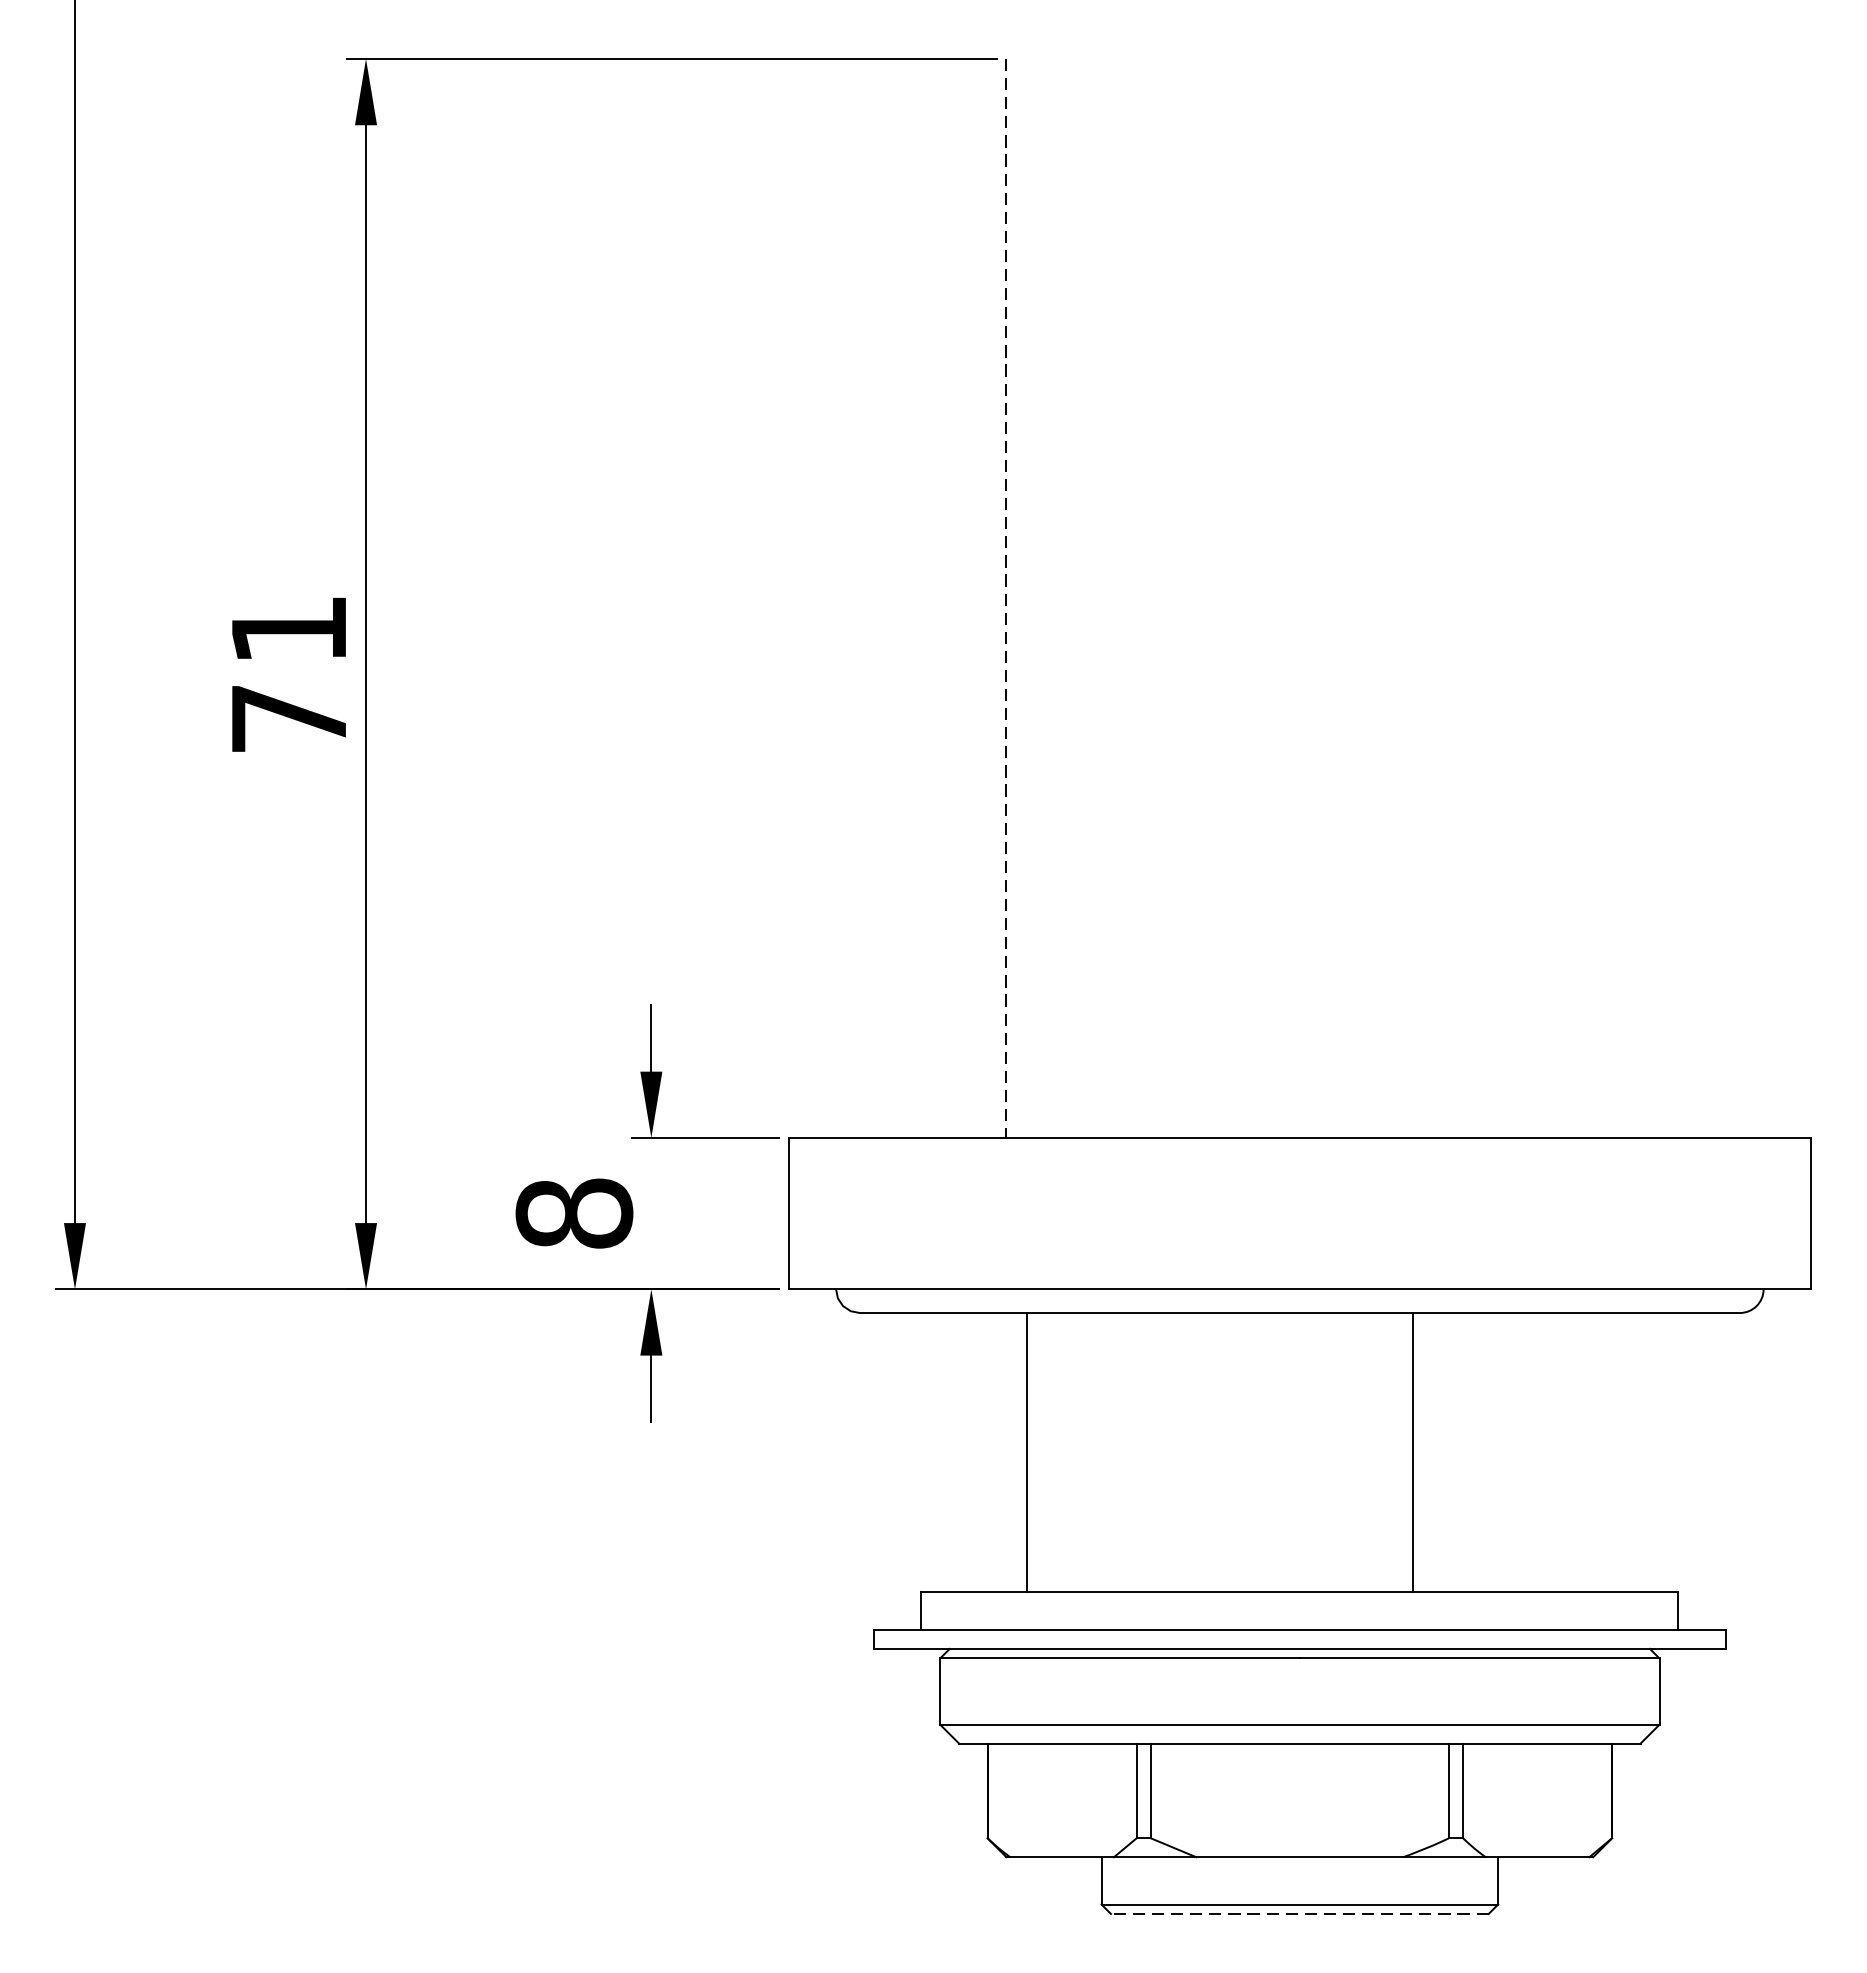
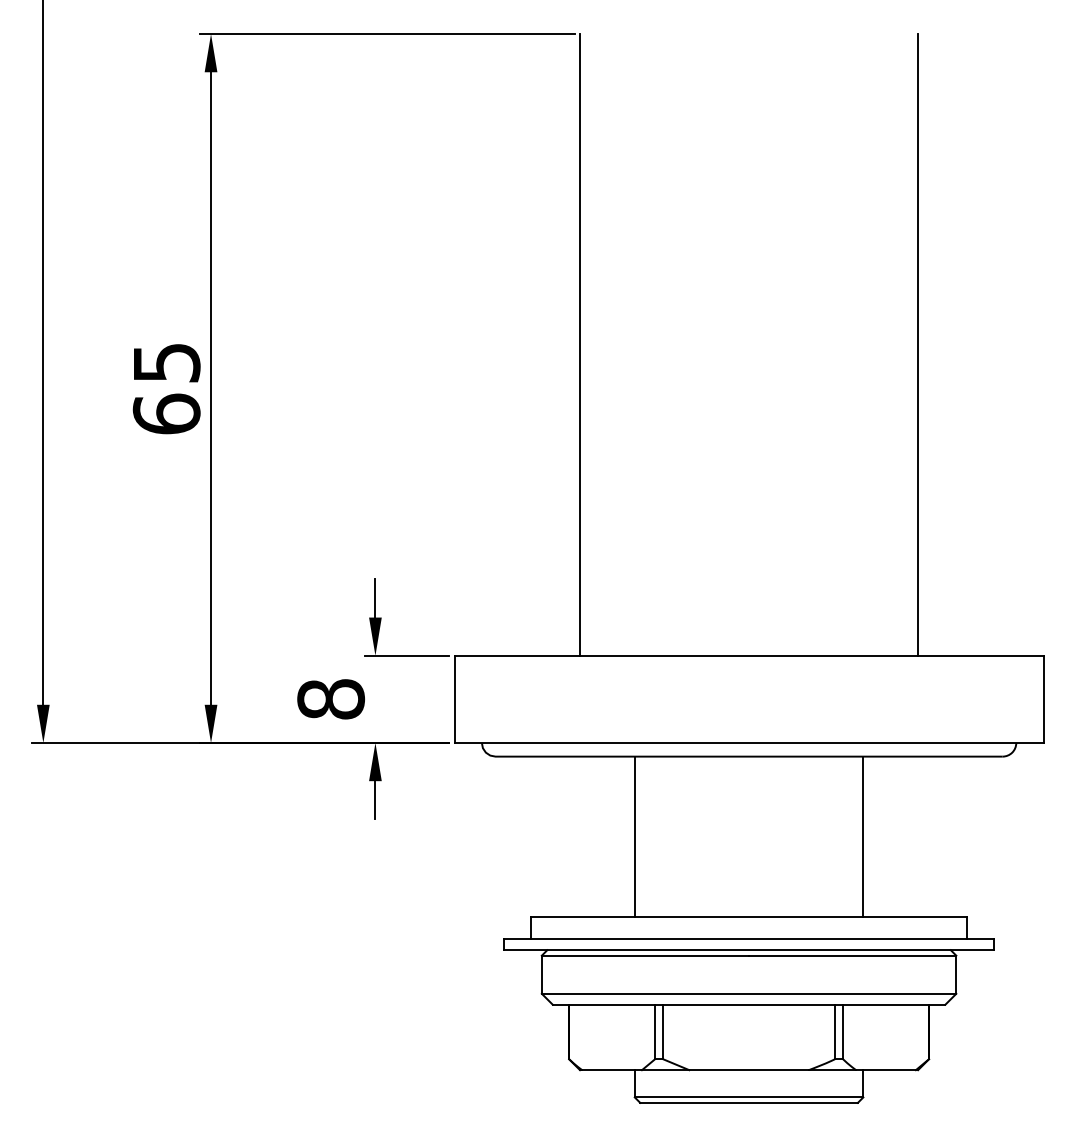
line: (1007, 597) -> (580, 344), dashed -> solid
line: (1593, 597) -> (918, 344), added
text: (288, 675) -> (166, 389), 71 -> 65
line: (1026, 1451) -> (634, 836), moved
line: (1413, 1451) -> (863, 836), moved
line: (1300, 1913) -> (749, 1102), dashed -> solid

